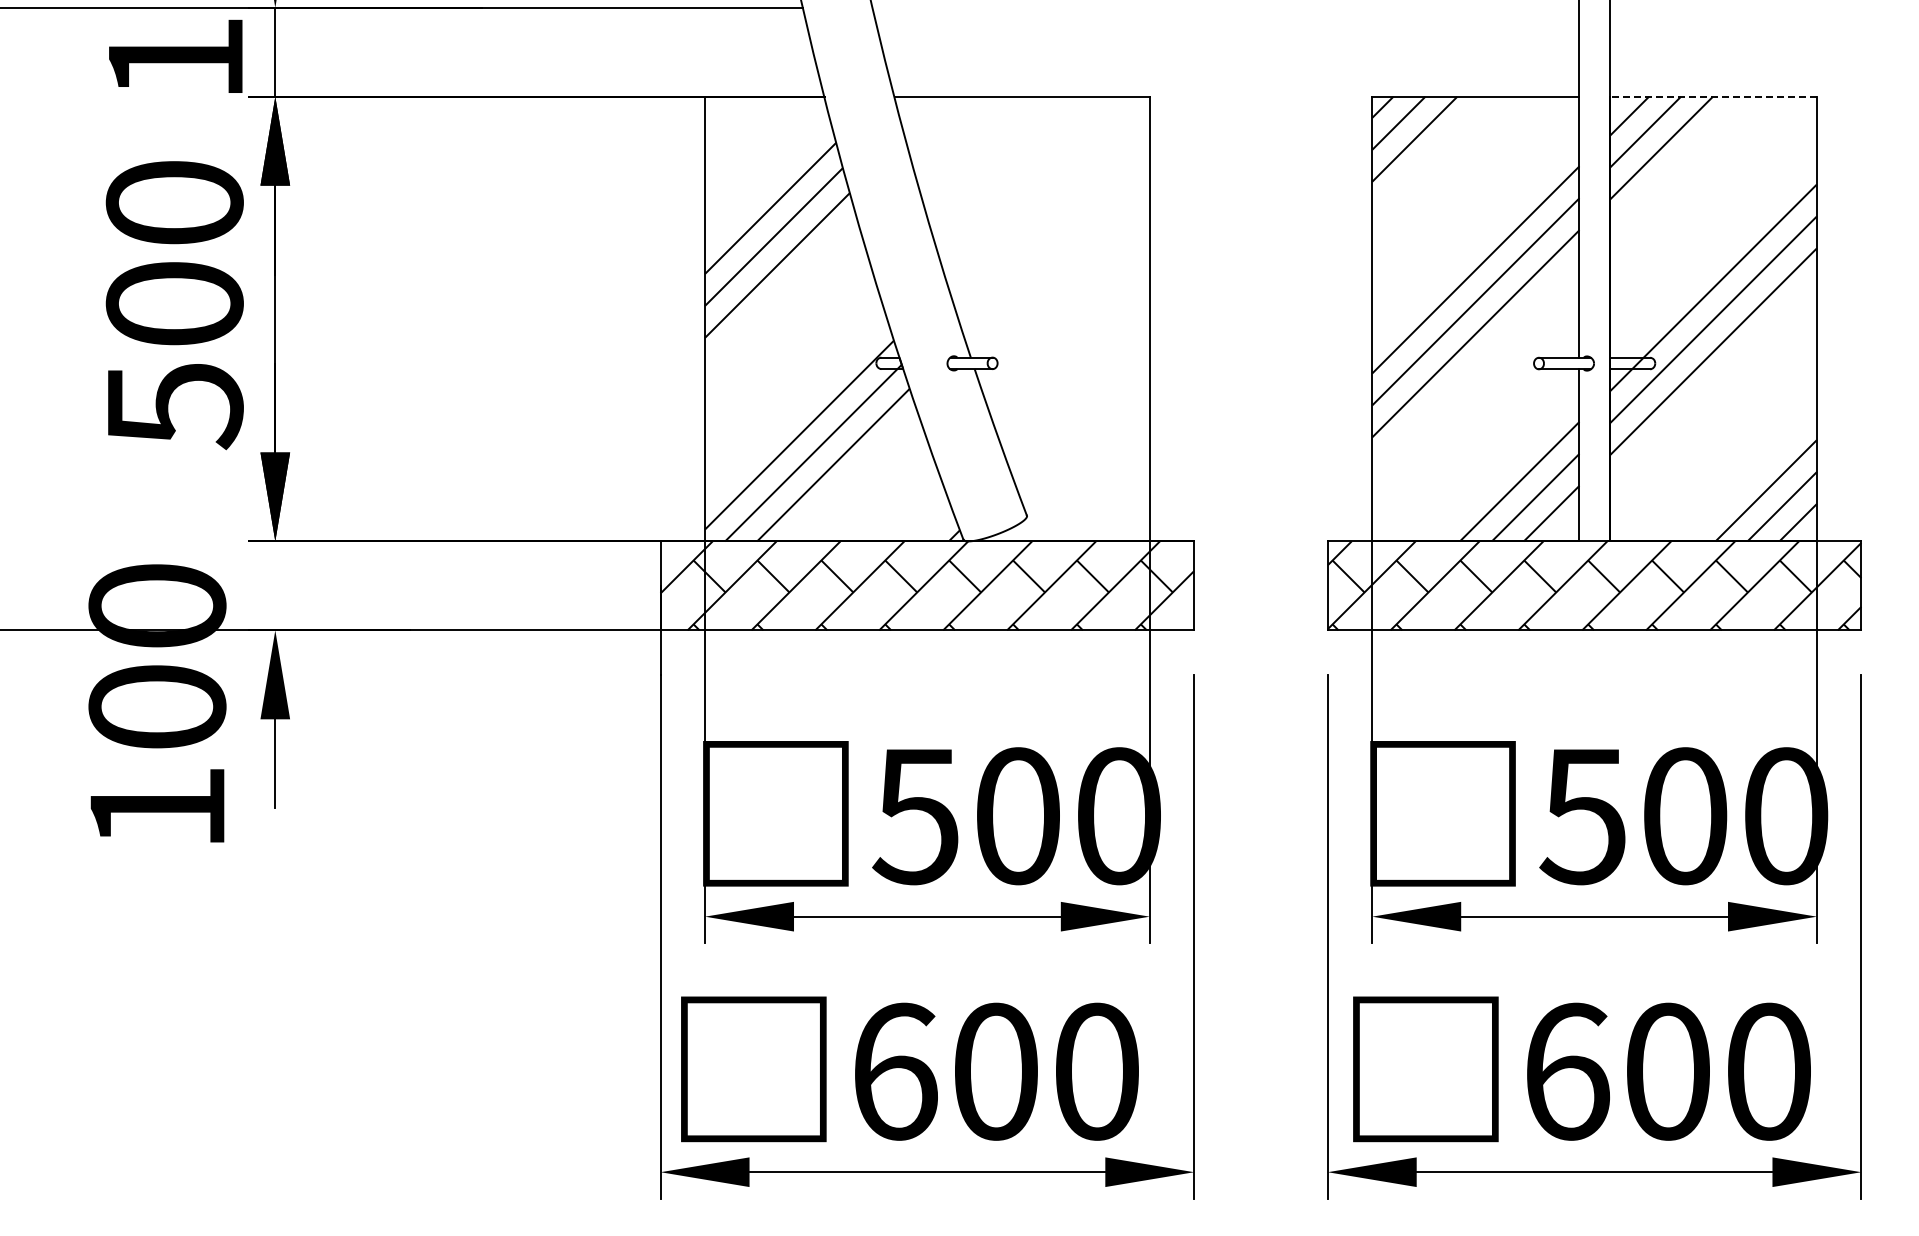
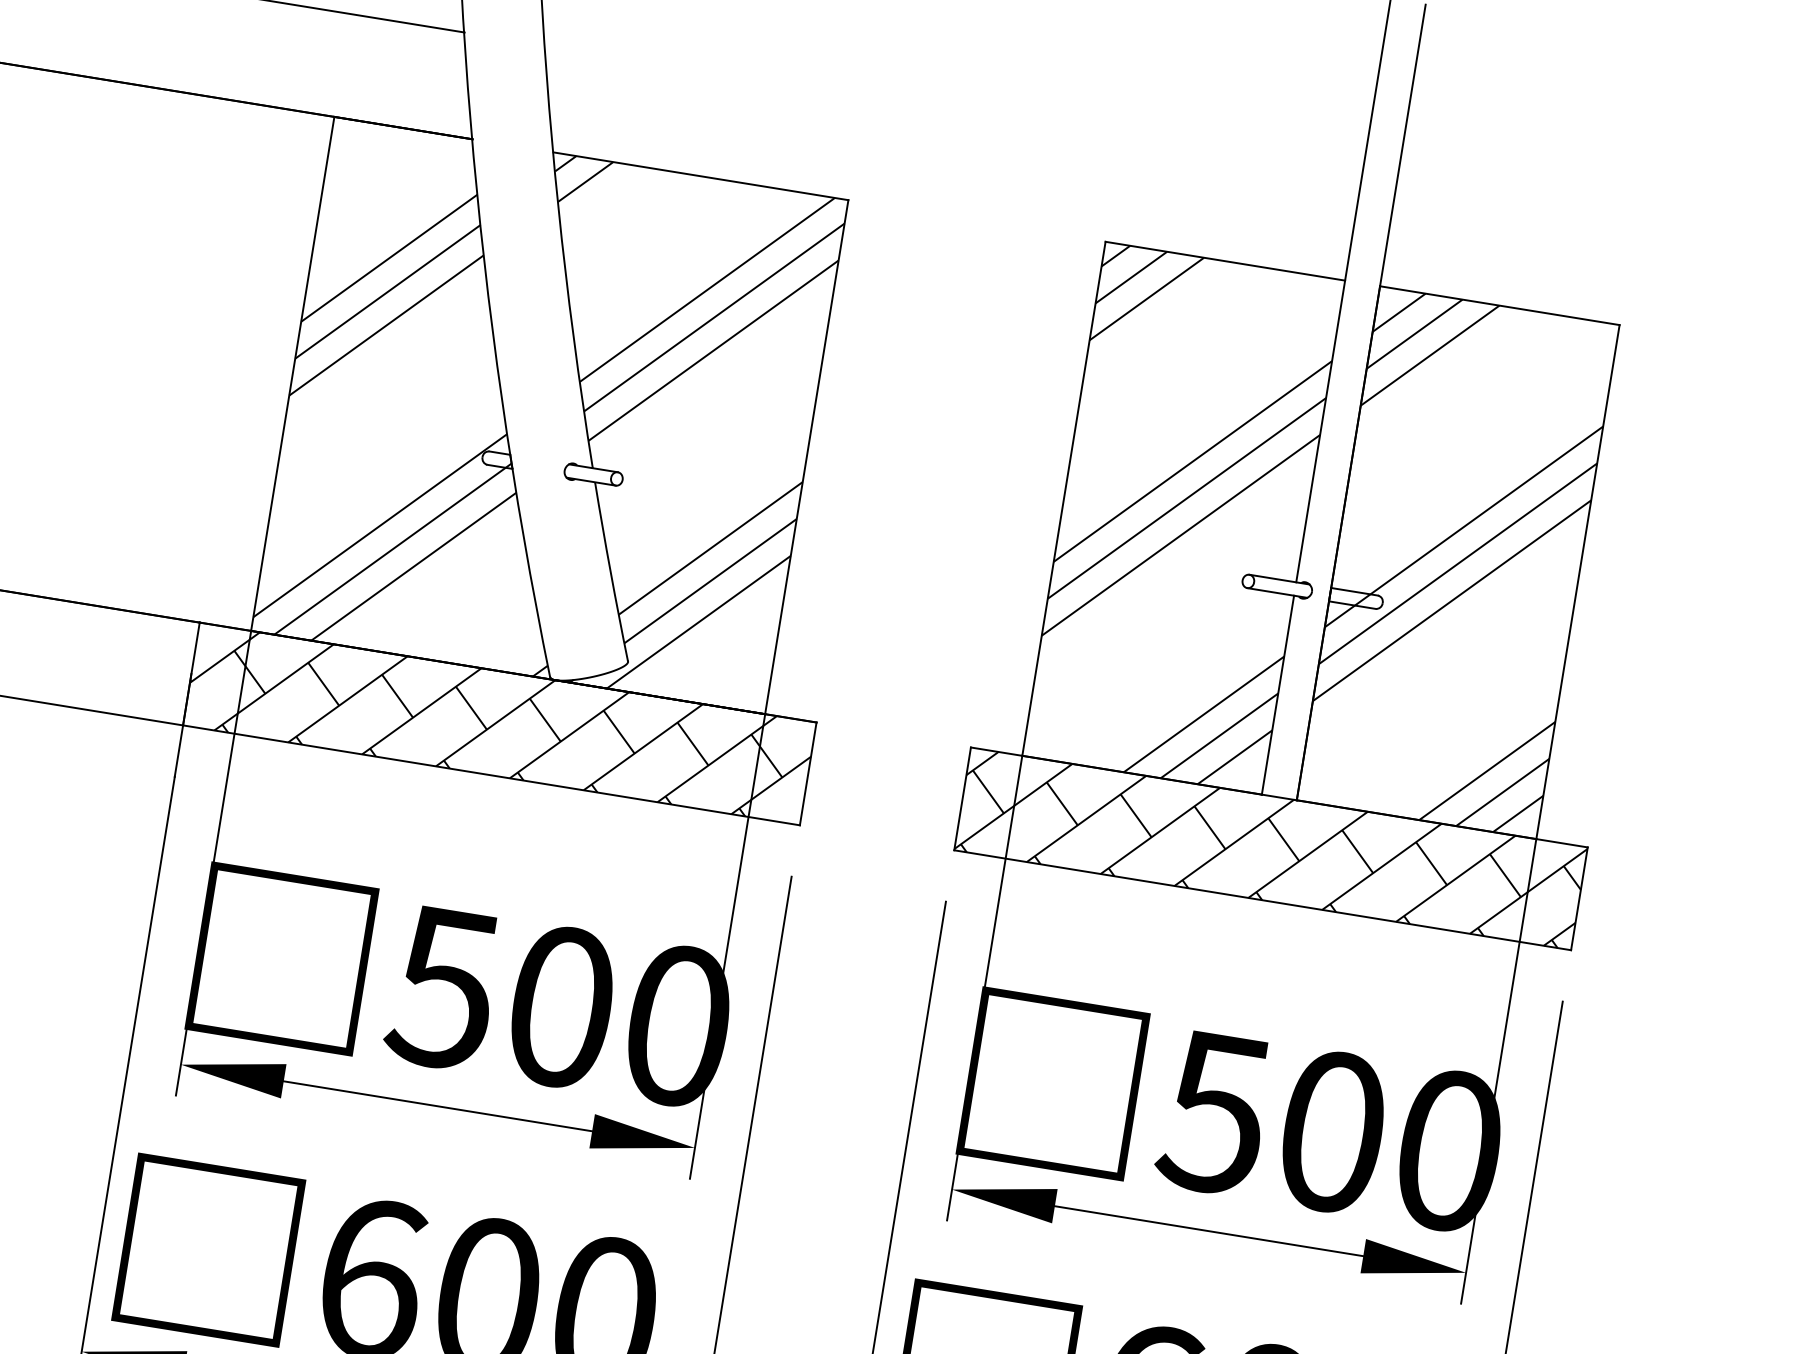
line: (1713, 96) -> (1500, 305), dashed -> solid
hatch: (1023, 318) -> (660, 432), added

